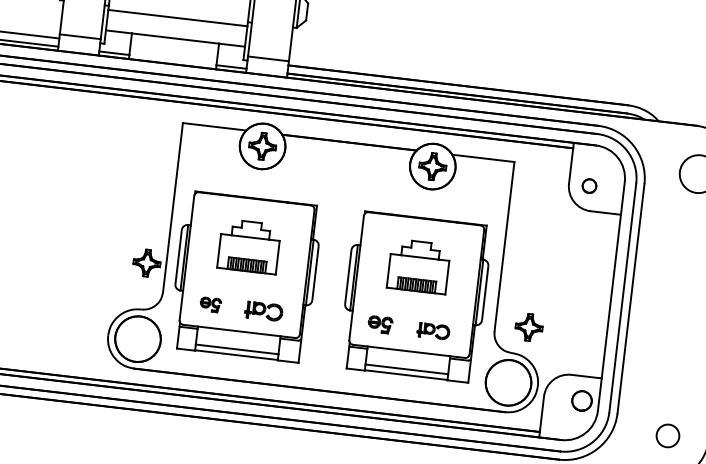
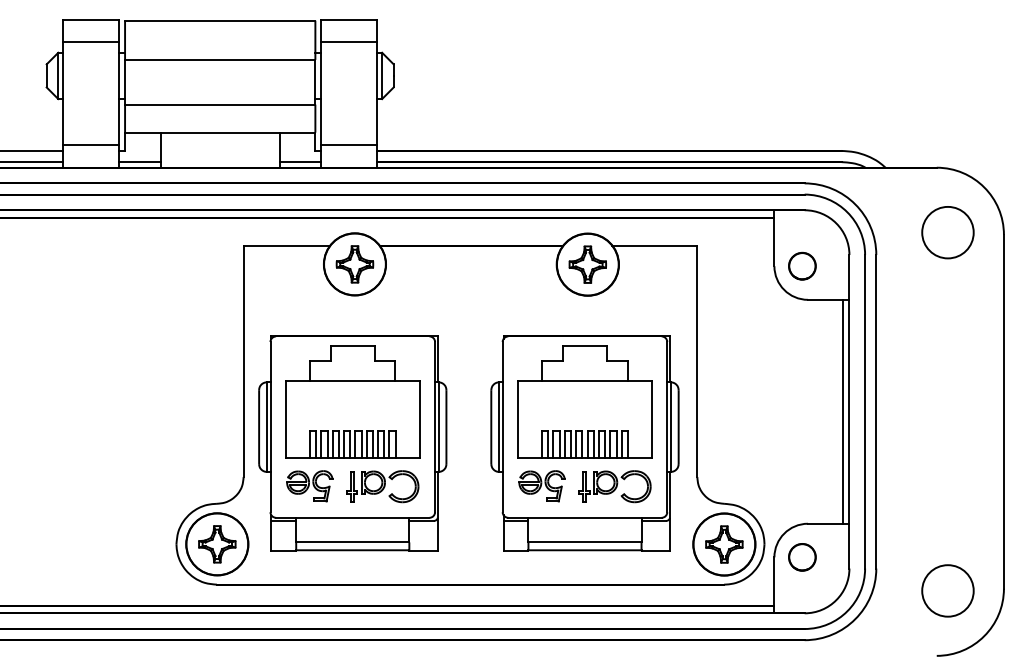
part: (589, 185) -> (802, 265), size x1.43
part: (249, 246) -> (352, 401), size x1.67
part: (147, 263) -> (217, 544), moved
part: (418, 266) -> (584, 401), size x1.67
line: (607, 295) -> (843, 411), added
part: (210, 304) -> (309, 486), size x1.67
part: (263, 311) -> (382, 486), size x1.43
part: (379, 324) -> (541, 486), size x1.43
part: (529, 327) -> (724, 544), moved
part: (433, 331) -> (614, 486), size x1.67
circle: (582, 401) -> (802, 557), moved
circle: (667, 435) -> (947, 590), size x1.67

